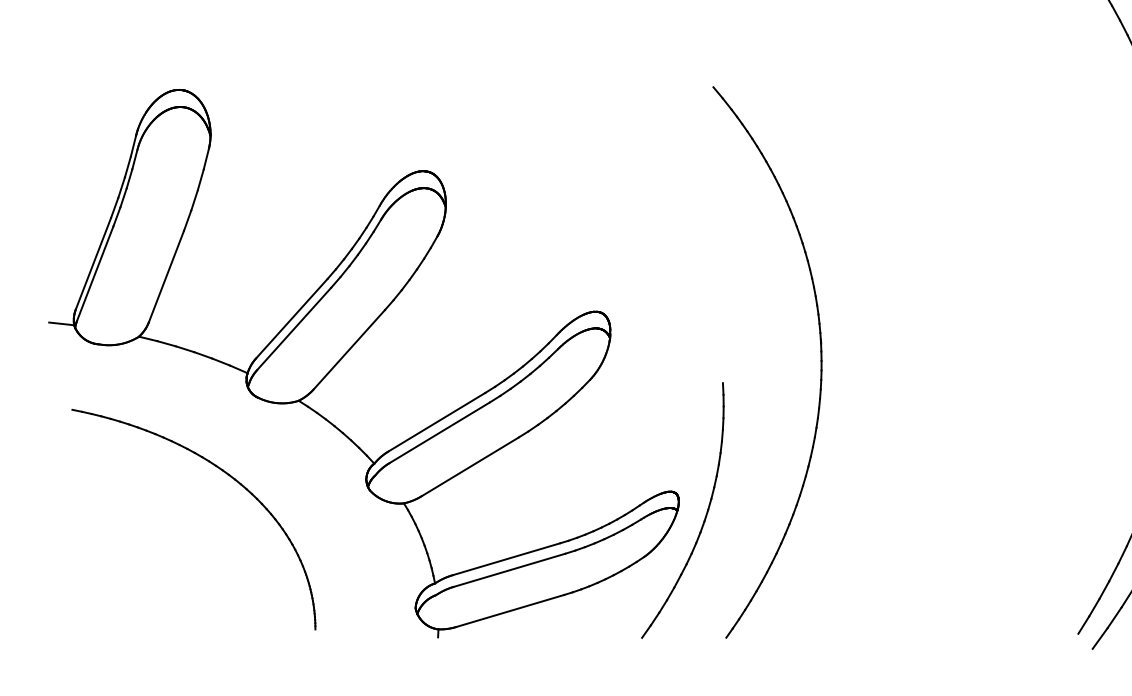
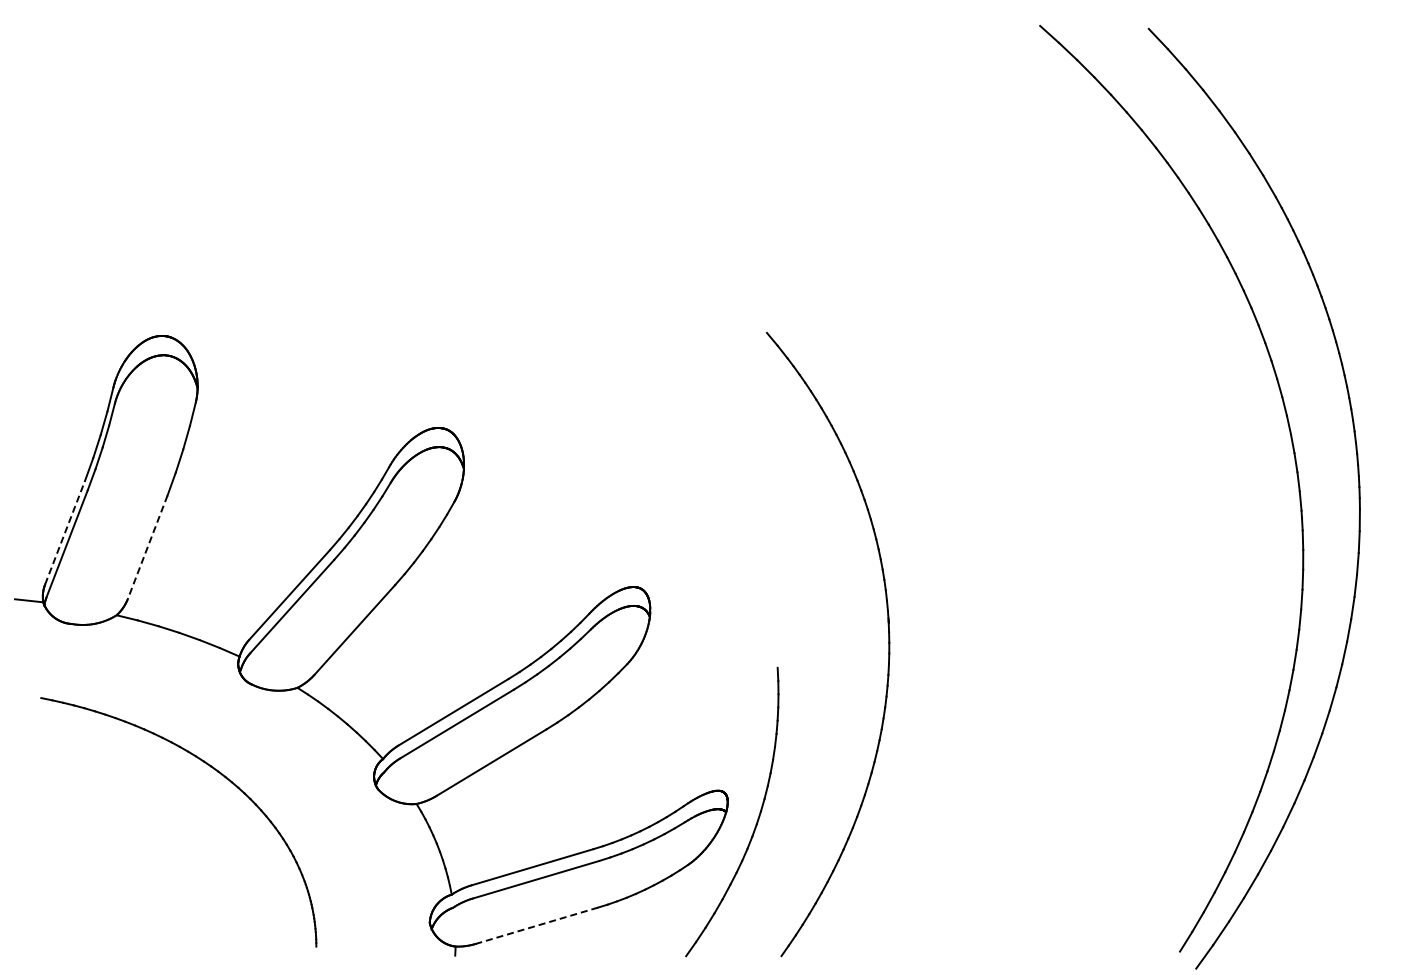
line: (93, 263) -> (65, 532), solid -> dashed
line: (166, 276) -> (147, 547), solid -> dashed
line: (510, 610) -> (537, 925), solid -> dashed

